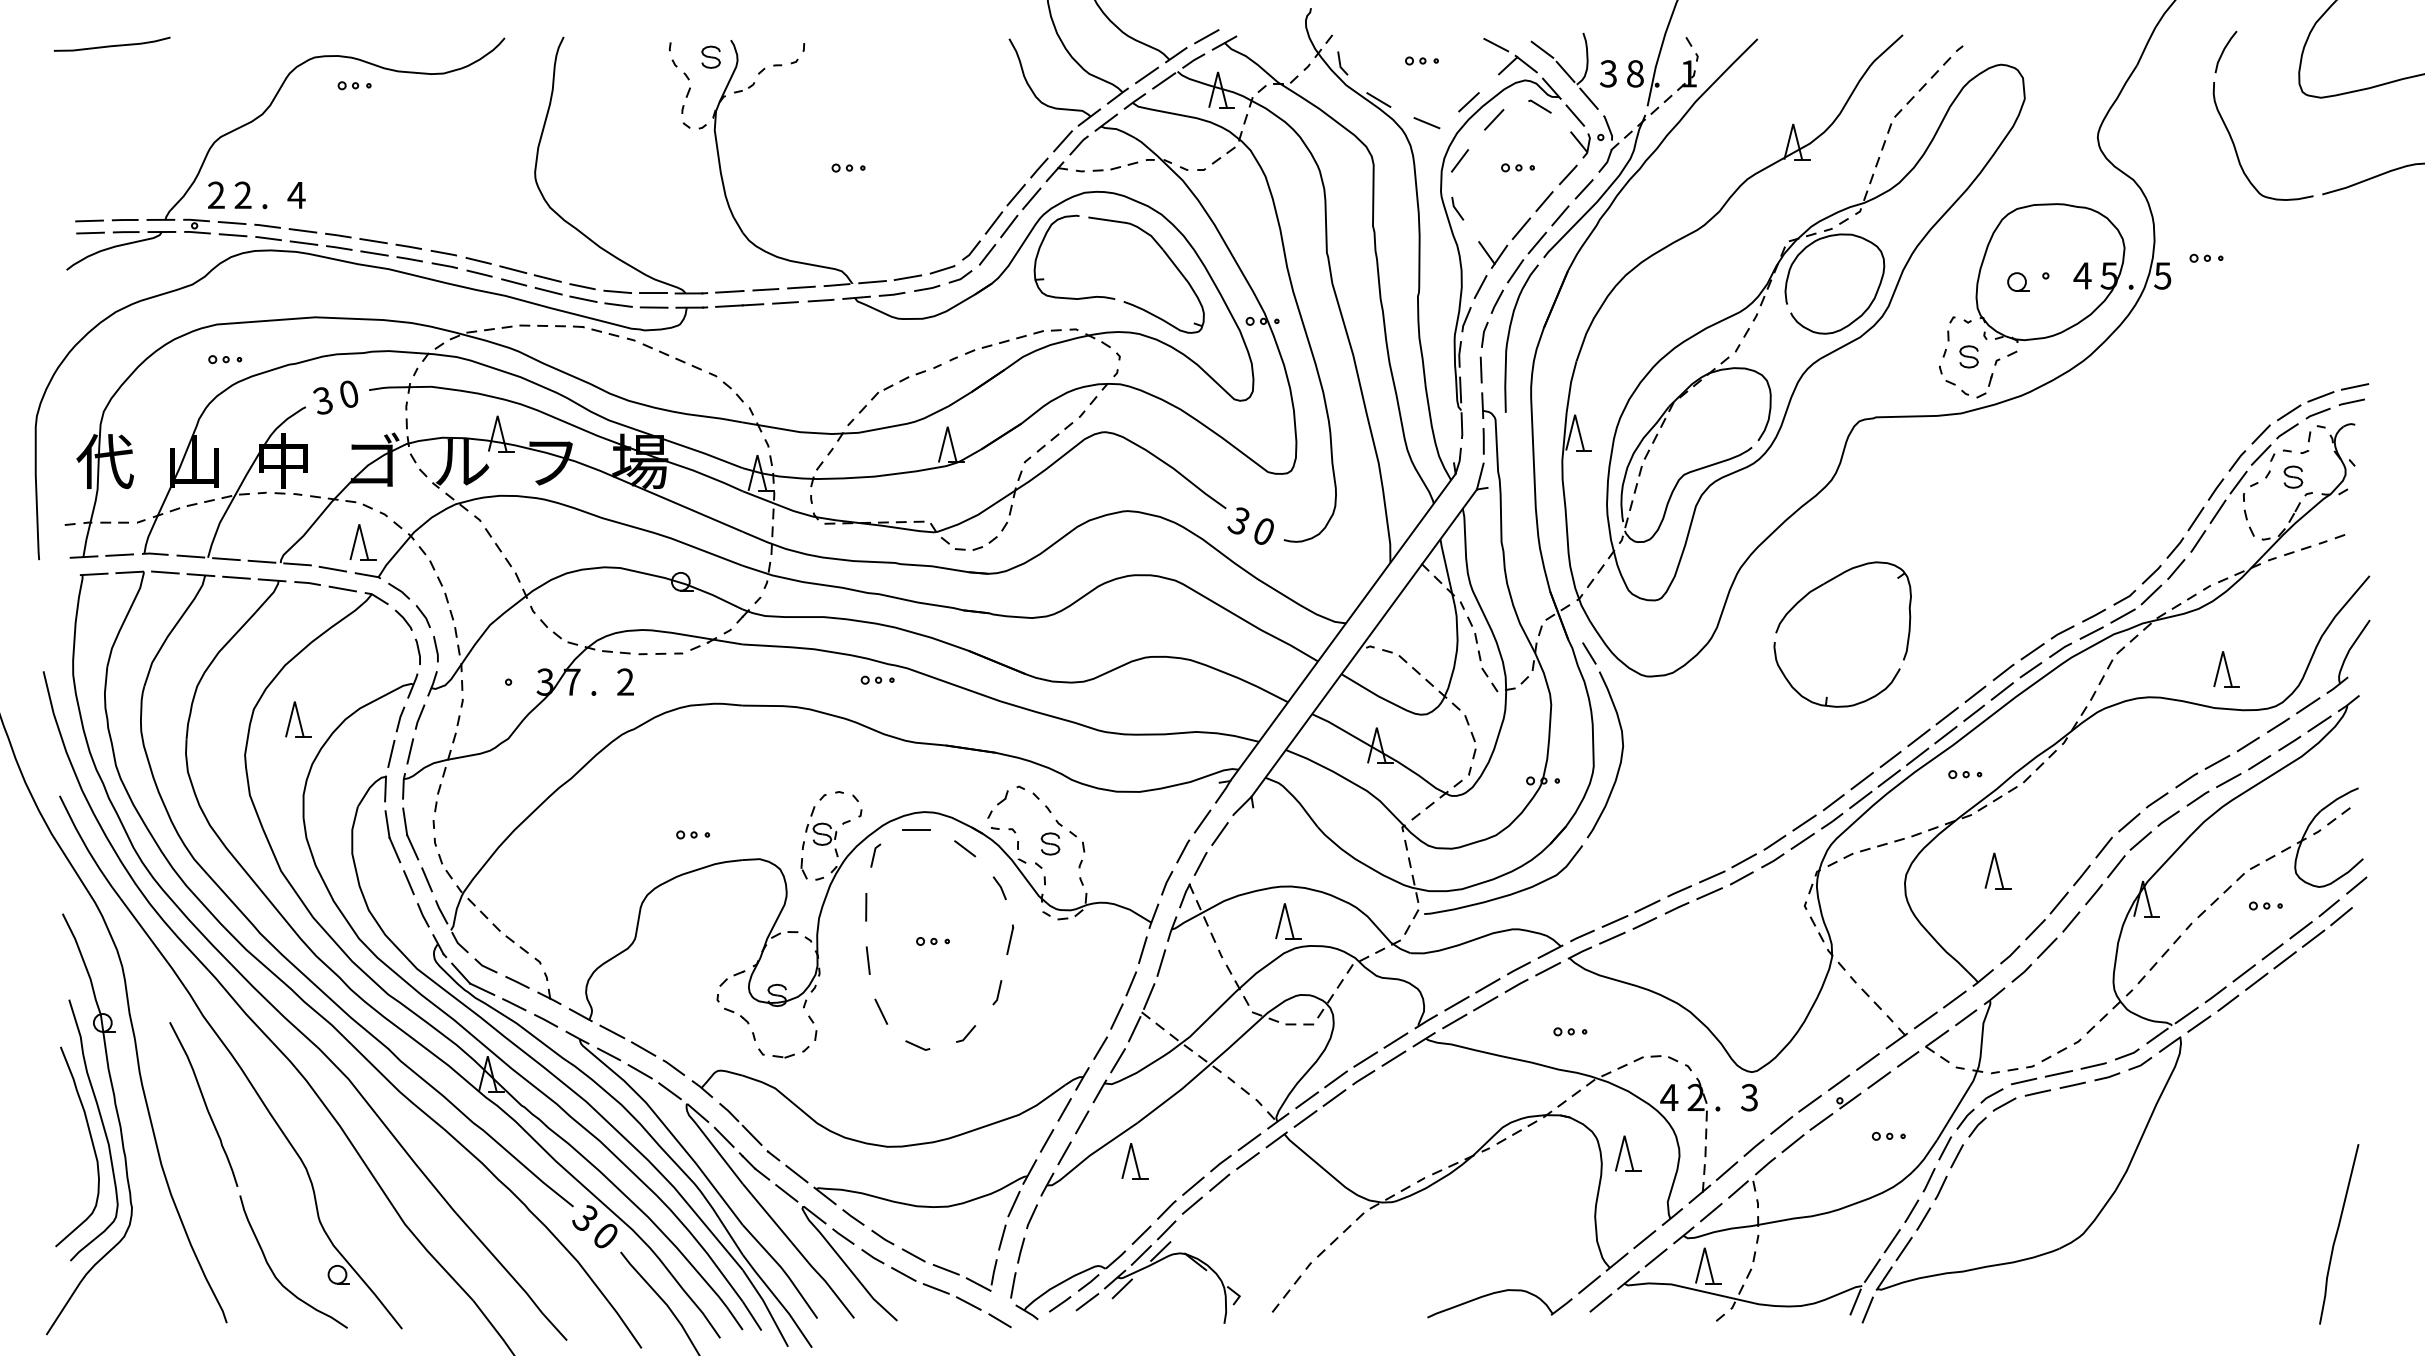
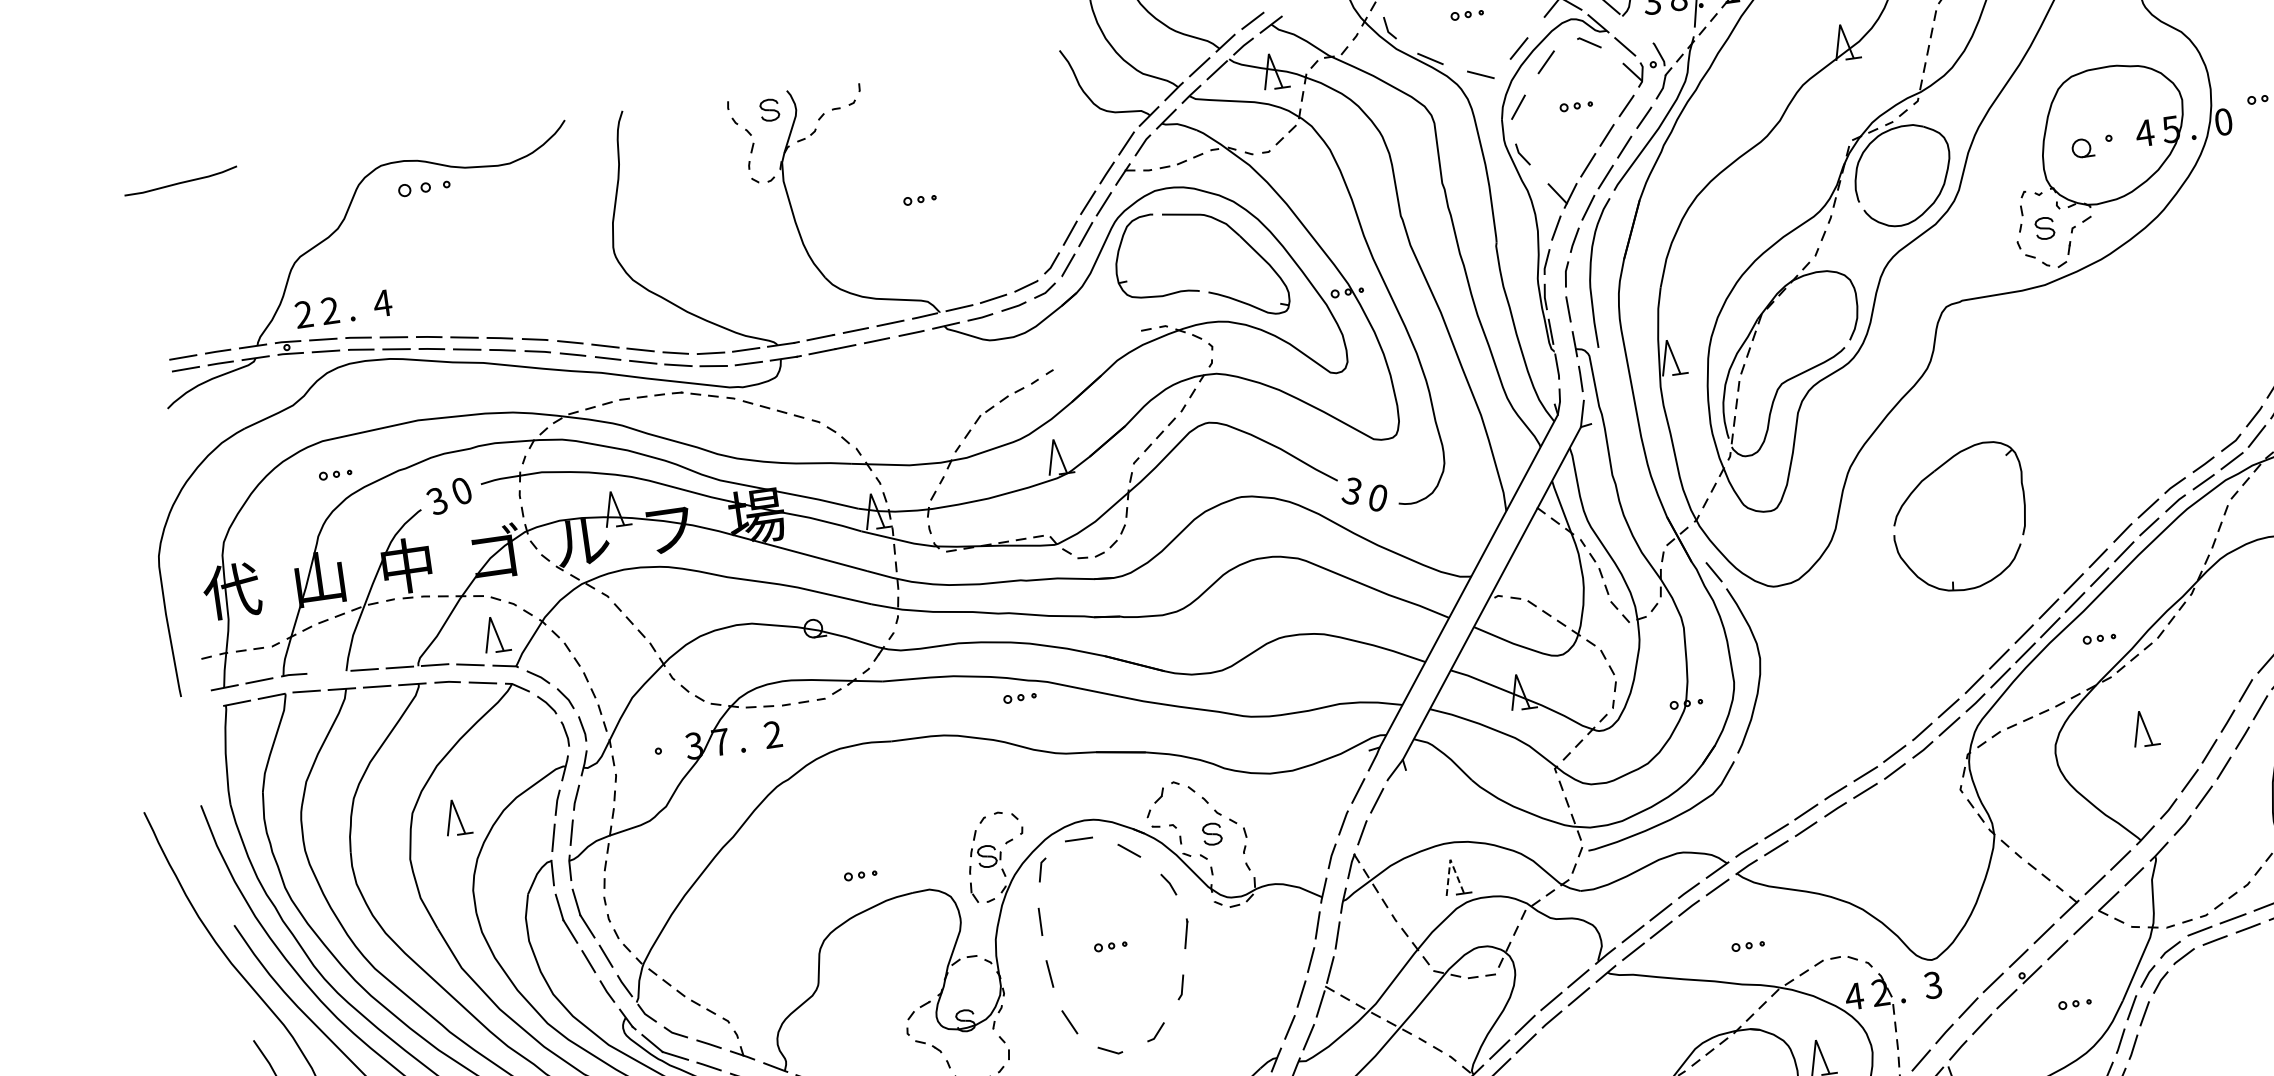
part: (354, 85) -> (424, 187), size x1.6
line: (1588, 98) -> (1635, 28), removed
text: (2162, 275) -> (2223, 121), 5 -> 0
part: (1004, 342) -> (1097, 348), removed
line: (190, 556) -> (329, 672), removed
line: (1284, 903) -> (1450, 859), solid -> dashed

